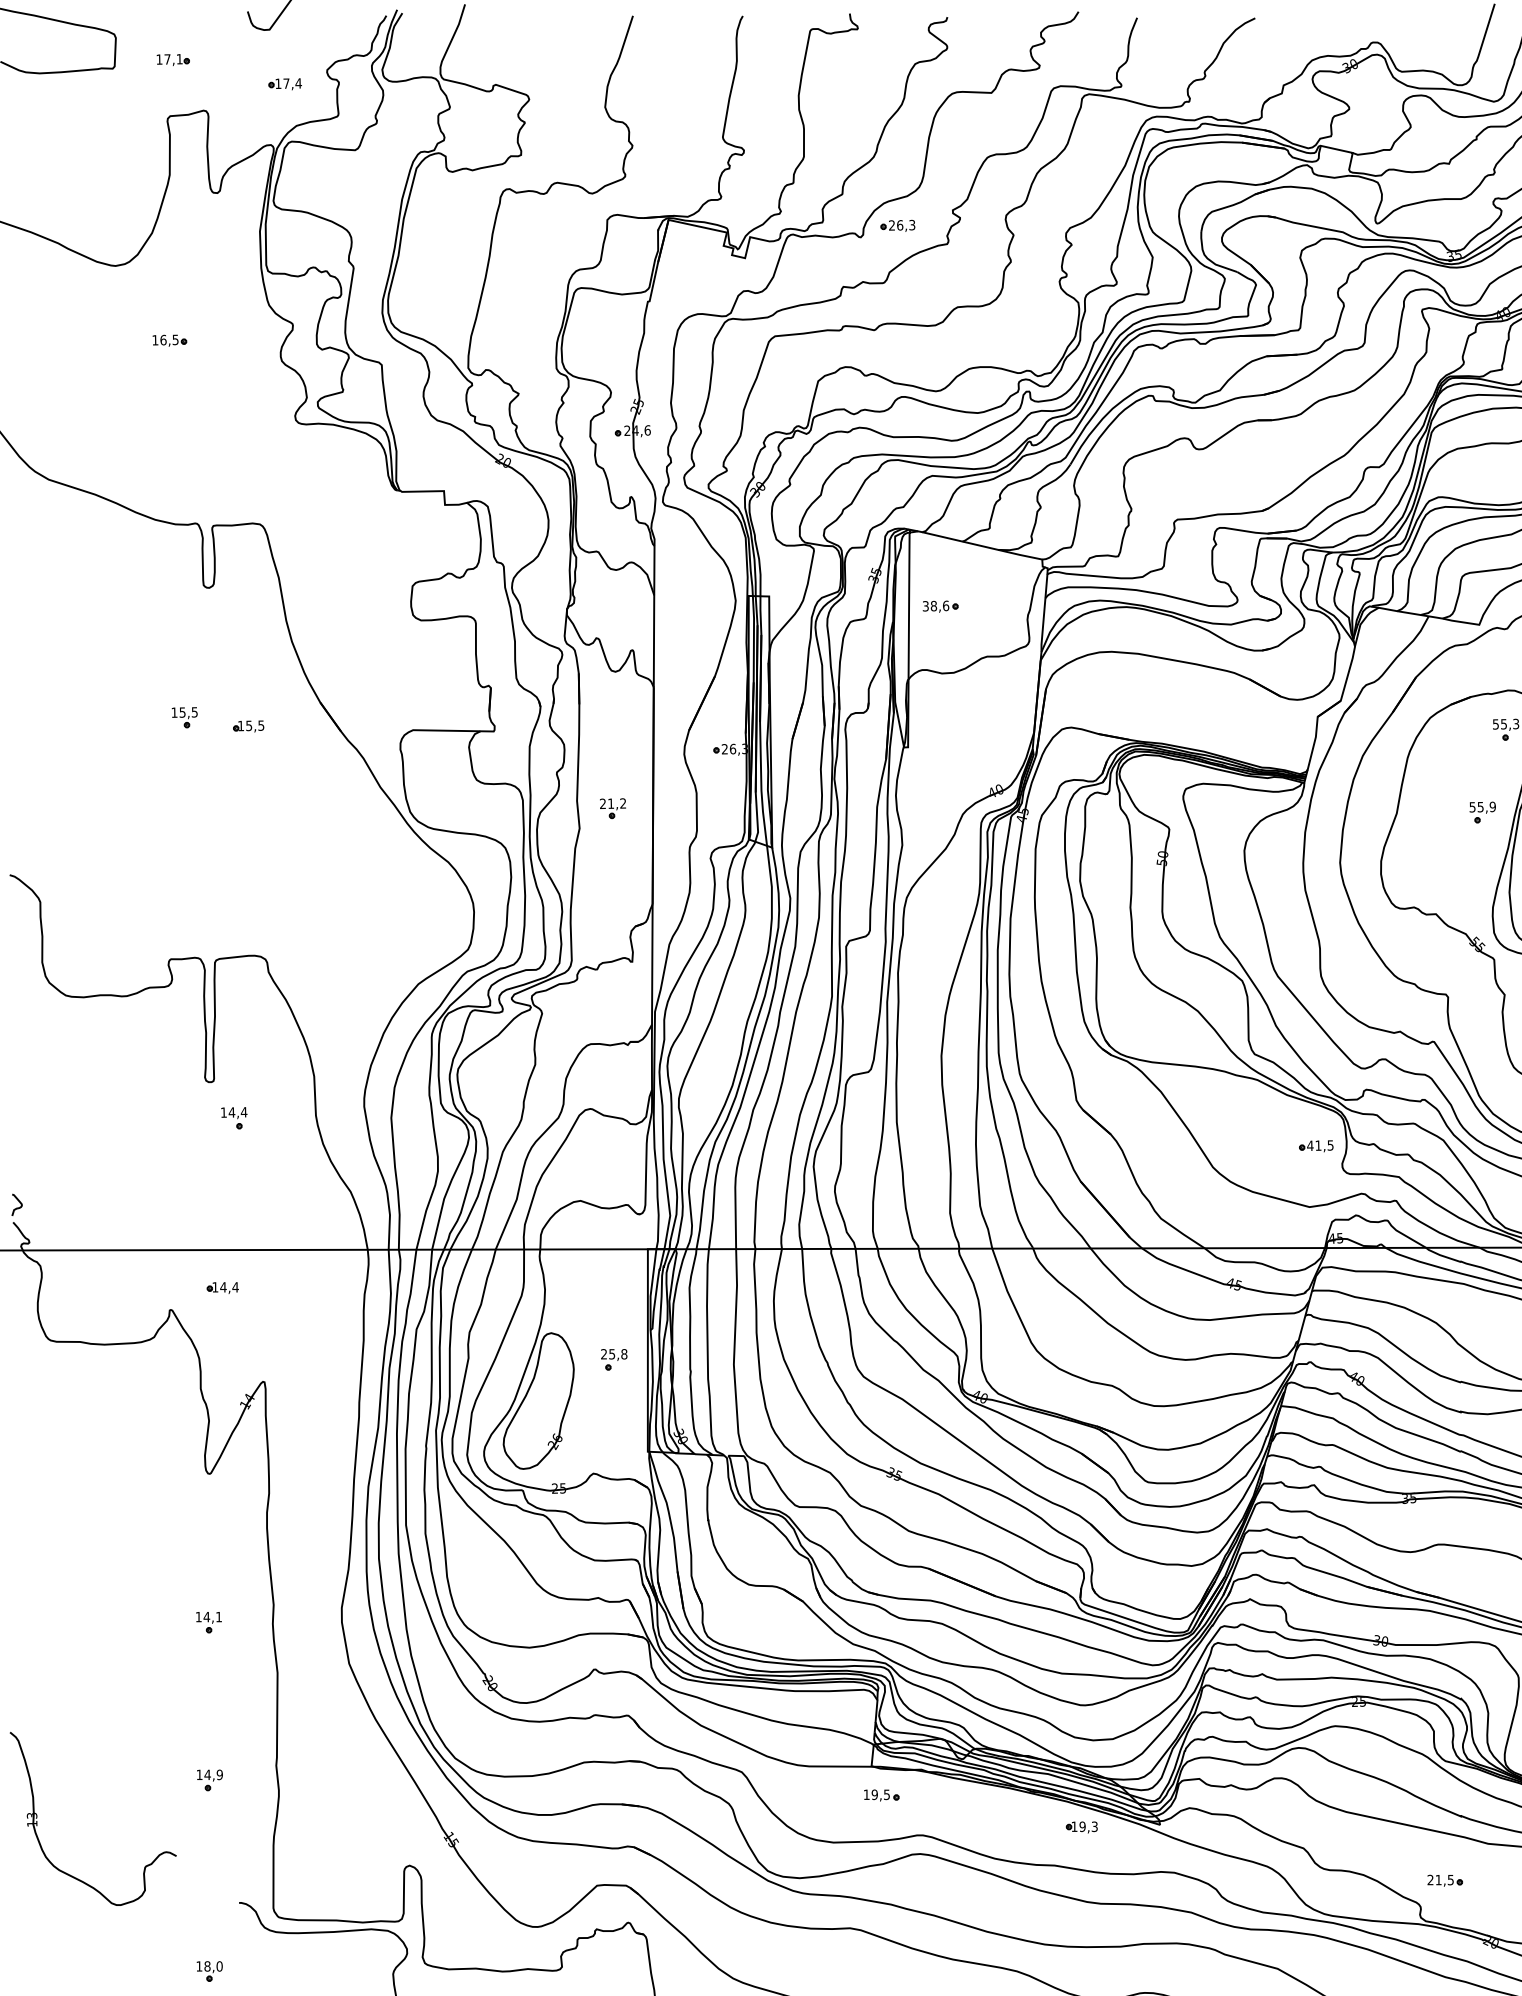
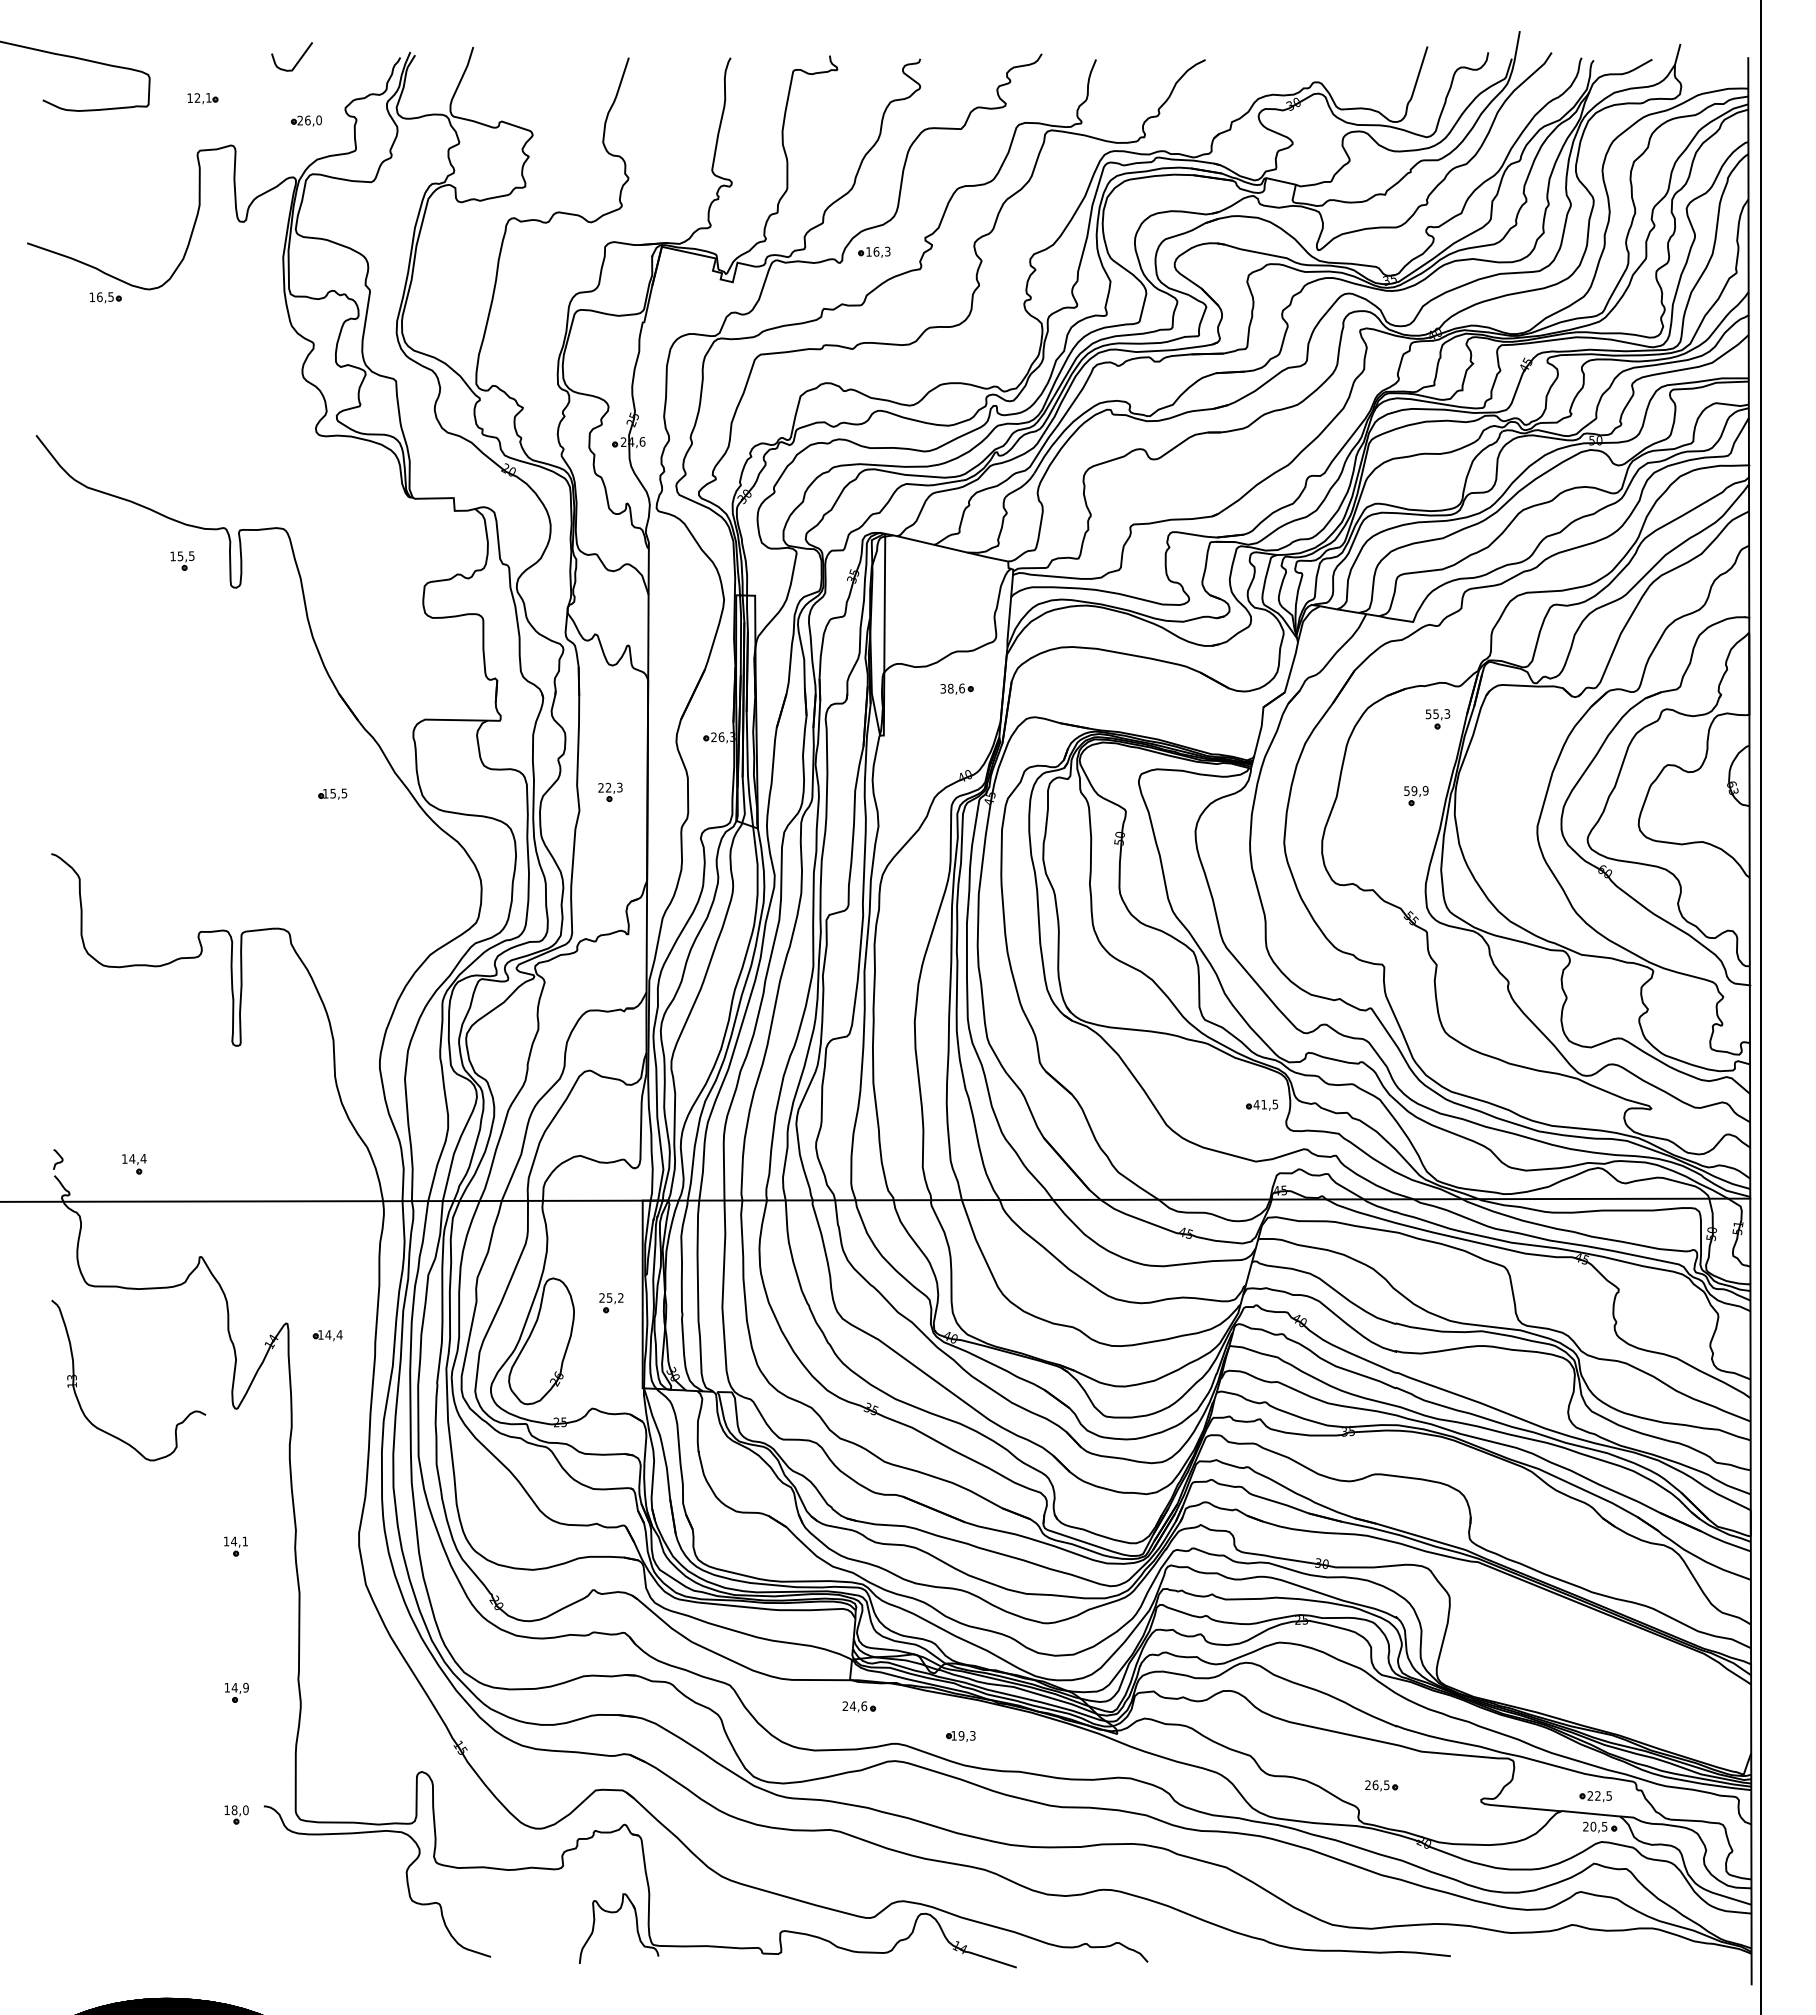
text: (167, 58) -> (197, 97), 17,1 -> 12,1
text: (288, 83) -> (309, 120), 17,4 -> 26,0
text: (891, 225) -> (868, 251), 26,3 -> 16,3
part: (169, 340) -> (105, 297), moved
part: (940, 605) -> (956, 688), moved
part: (184, 717) -> (182, 560), moved
part: (248, 725) -> (332, 793), moved
text: (616, 803) -> (613, 787), 21,2 -> 22,3
text: (1480, 806) -> (1414, 790), 55,9 -> 59,9
part: (234, 1118) -> (134, 1164), moved
part: (222, 1287) -> (327, 1335), moved
text: (623, 1353) -> (620, 1297), 25,8 -> 25,2
text: (876, 1795) -> (854, 1706), 19,5 -> 24,6
part: (36, 1818) -> (76, 1380), moved
part: (1081, 1827) -> (960, 1736), moved
text: (1438, 1880) -> (1375, 1785), 21,5 -> 26,5
part: (209, 1970) -> (236, 1814), moved

